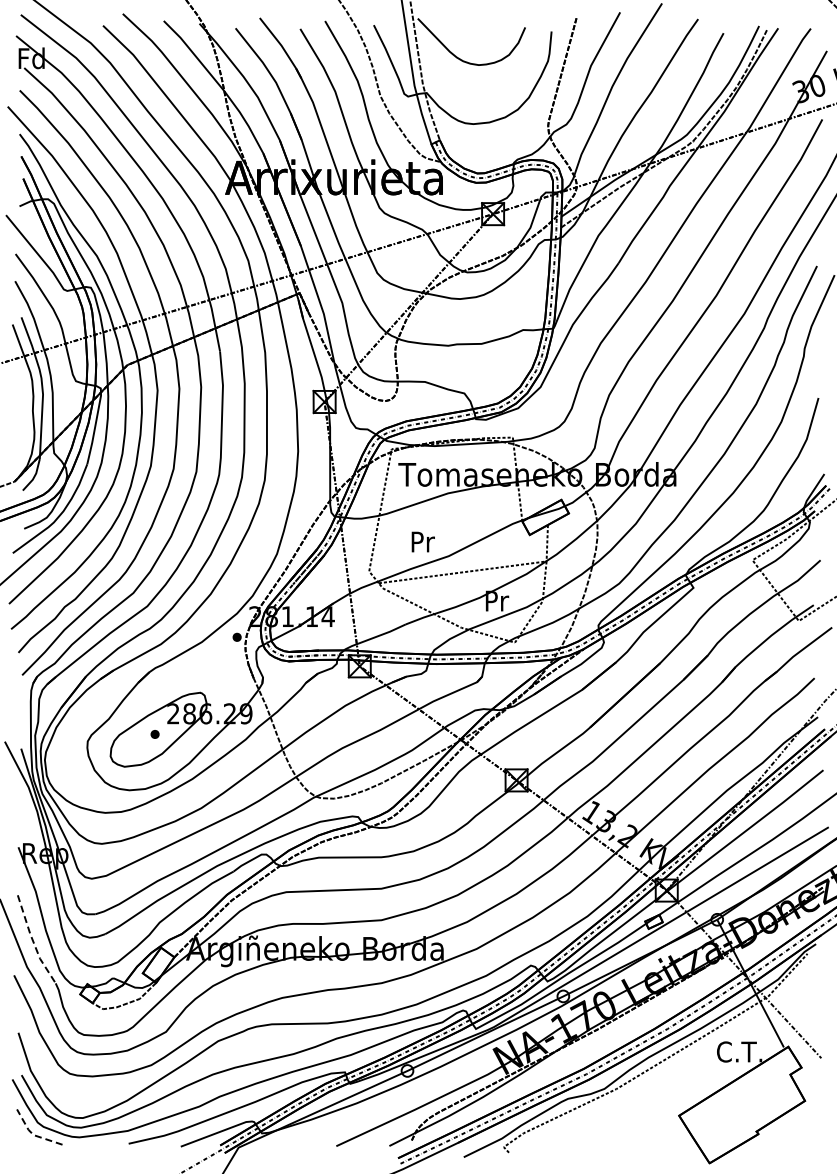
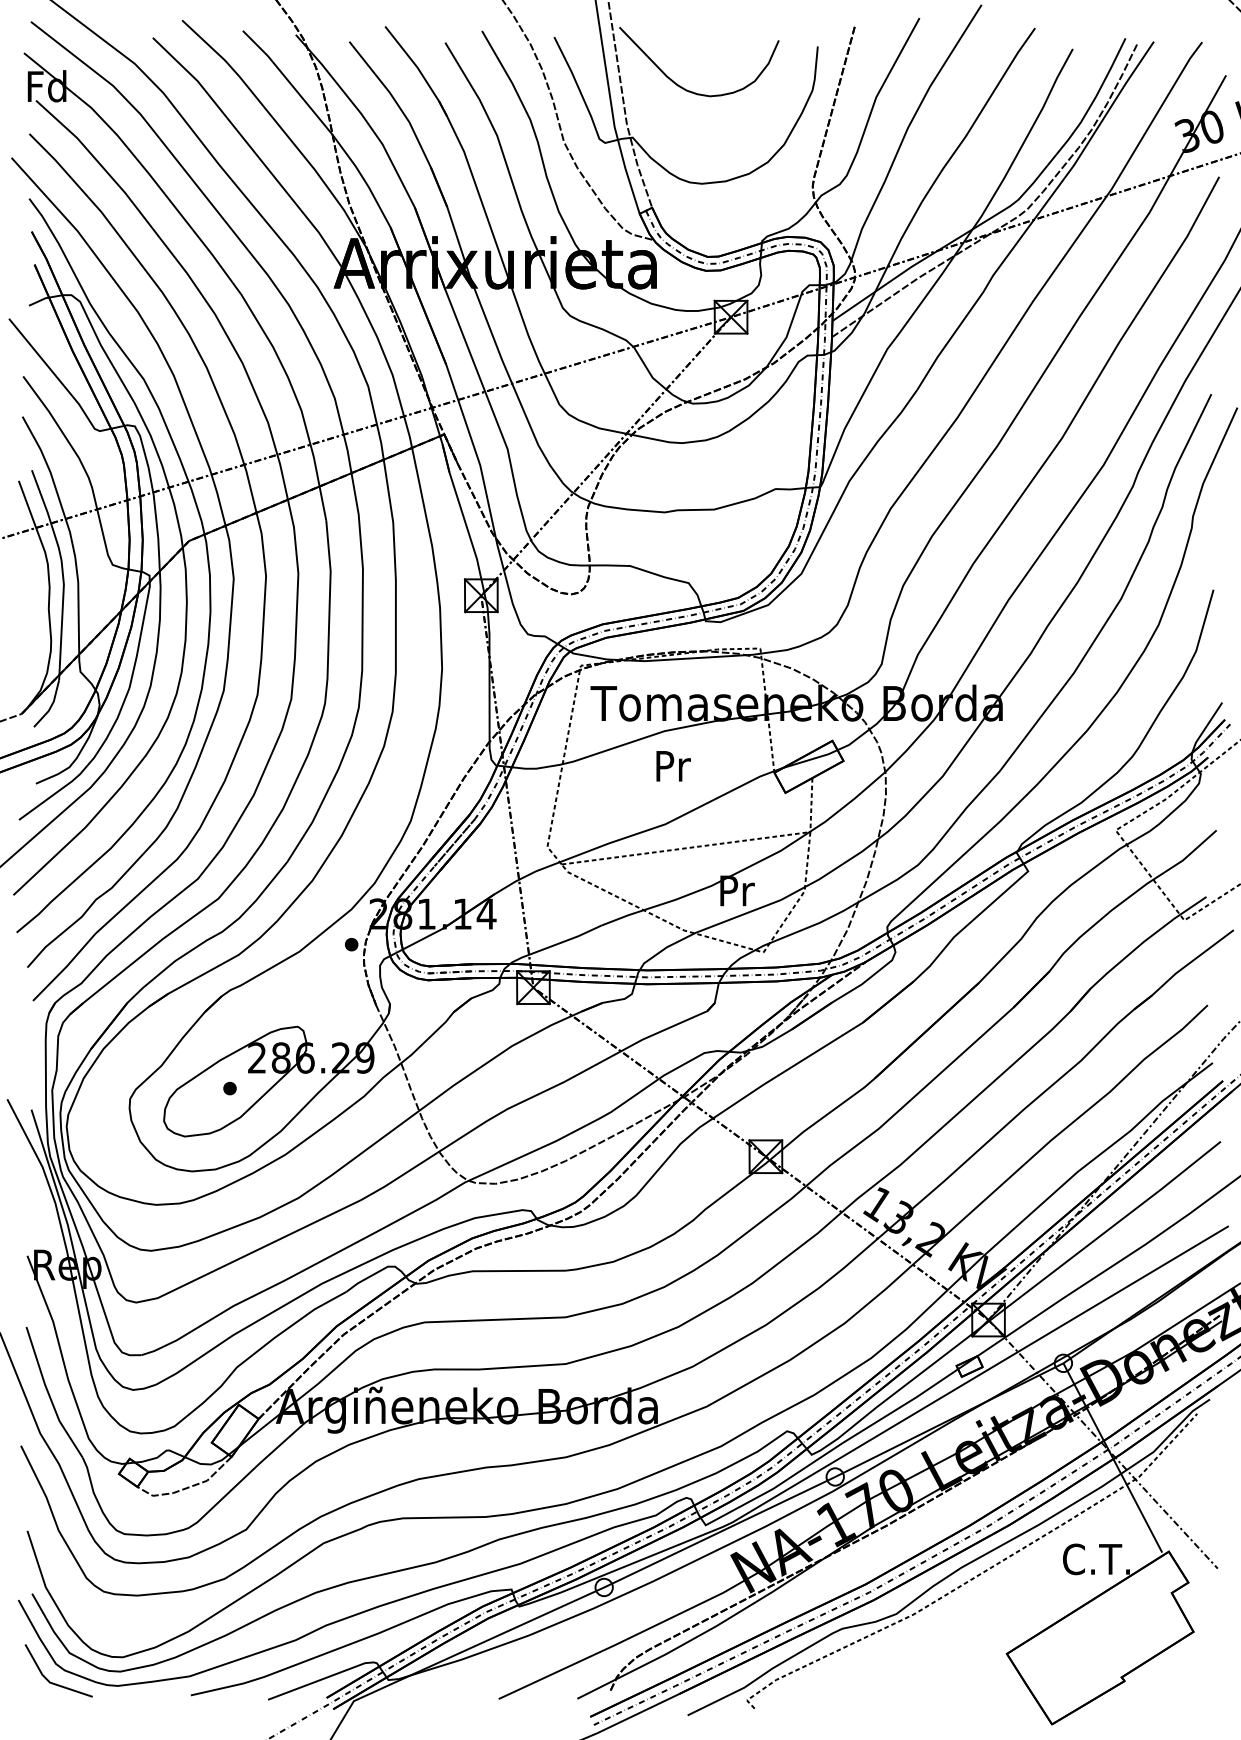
text: (422, 541) -> (672, 765), moved
line: (33, 941) -> (49, 1395), dashed -> solid
line: (33, 1134) -> (49, 1681), dashed -> solid

